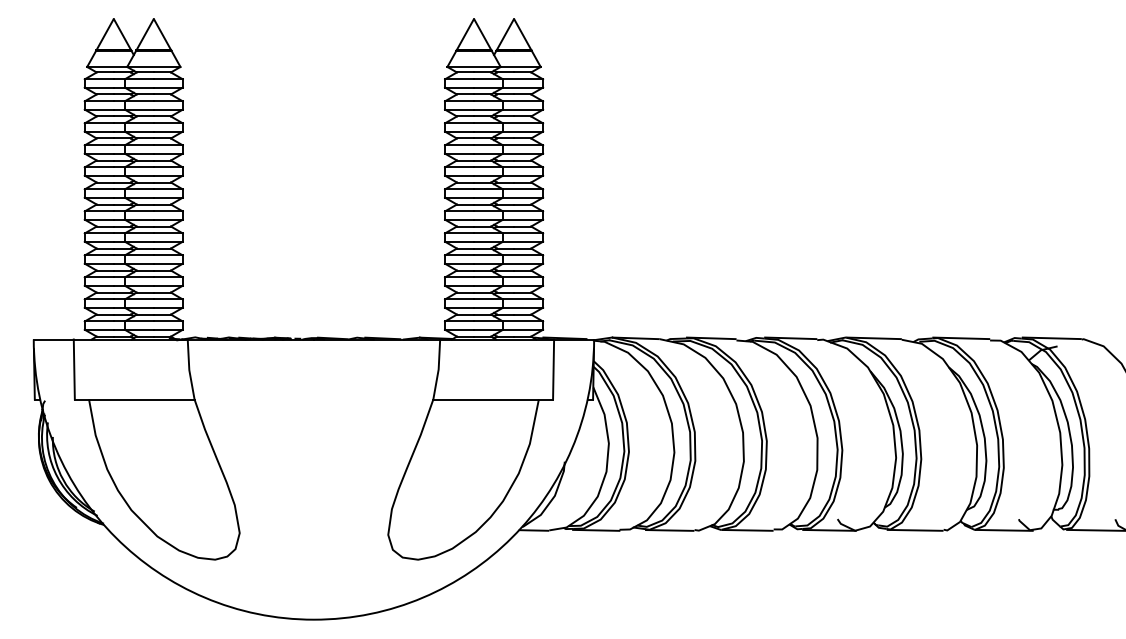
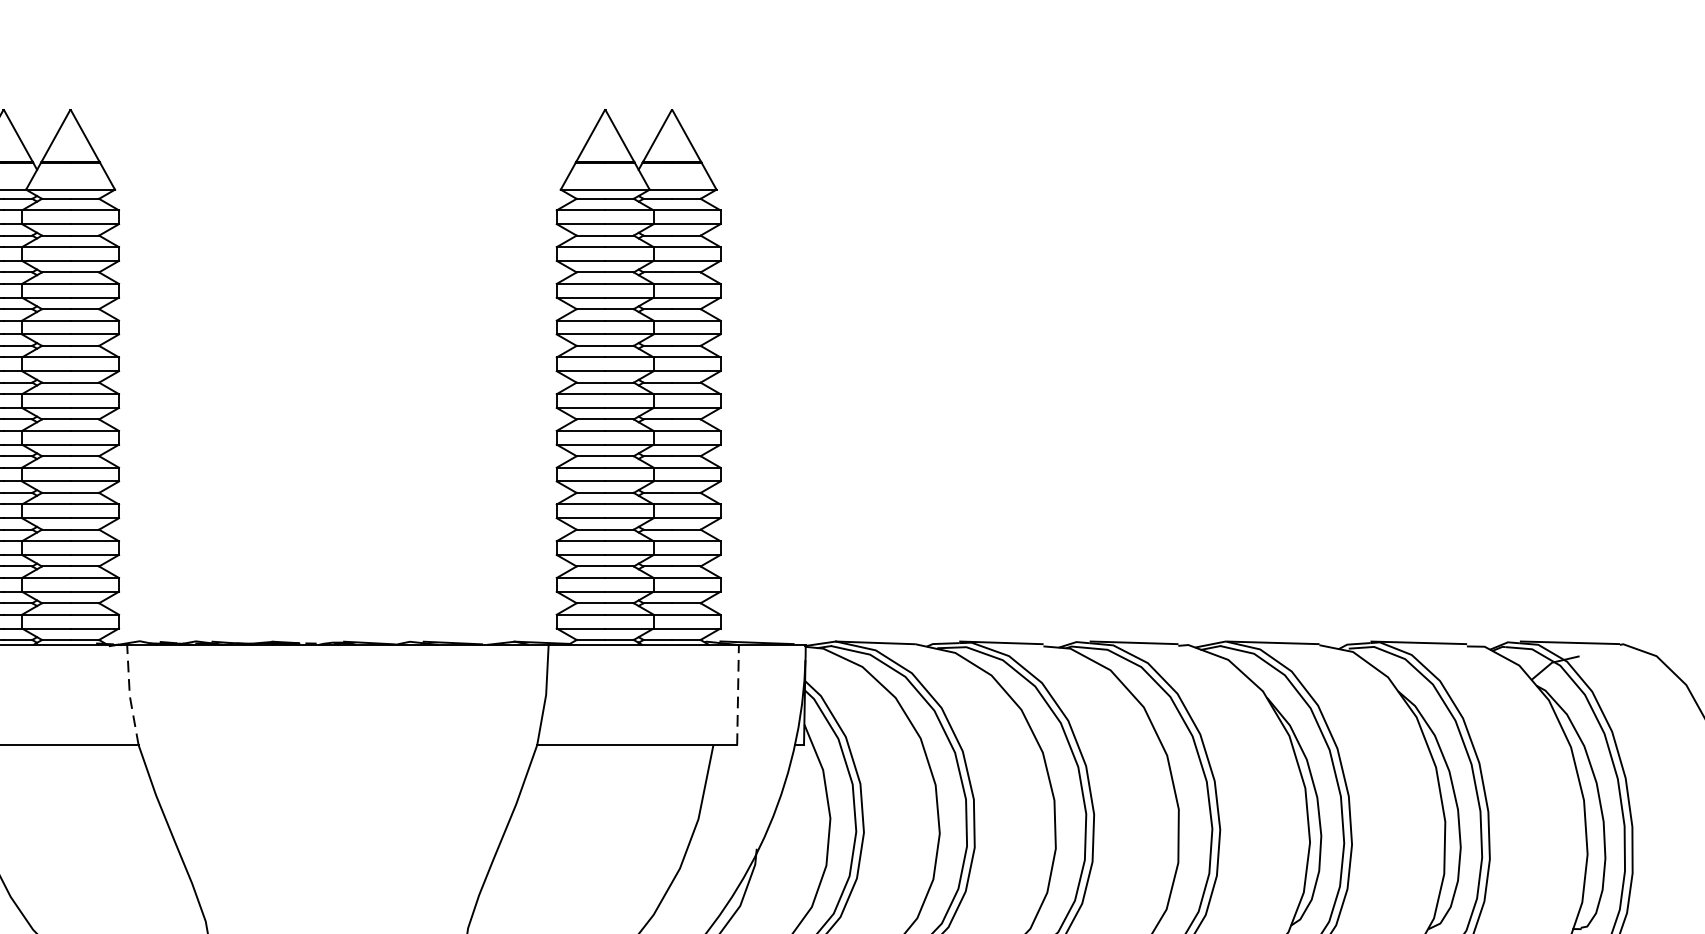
line: (553, 369) -> (737, 694), solid -> dashed
line: (189, 370) -> (130, 696), solid -> dashed

